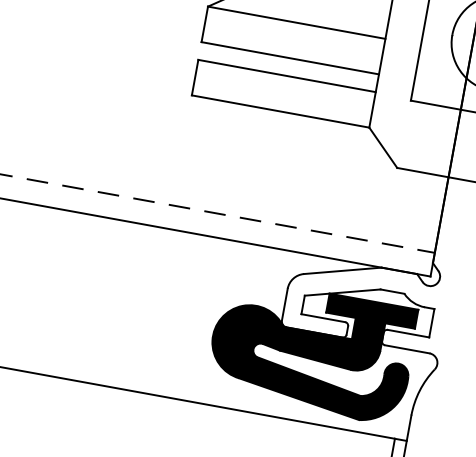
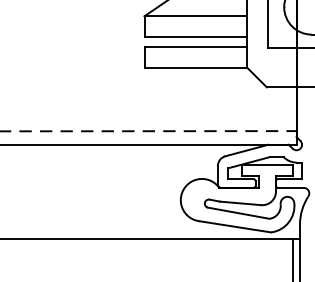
fill: (311, 350) -> (237, 198), removed

